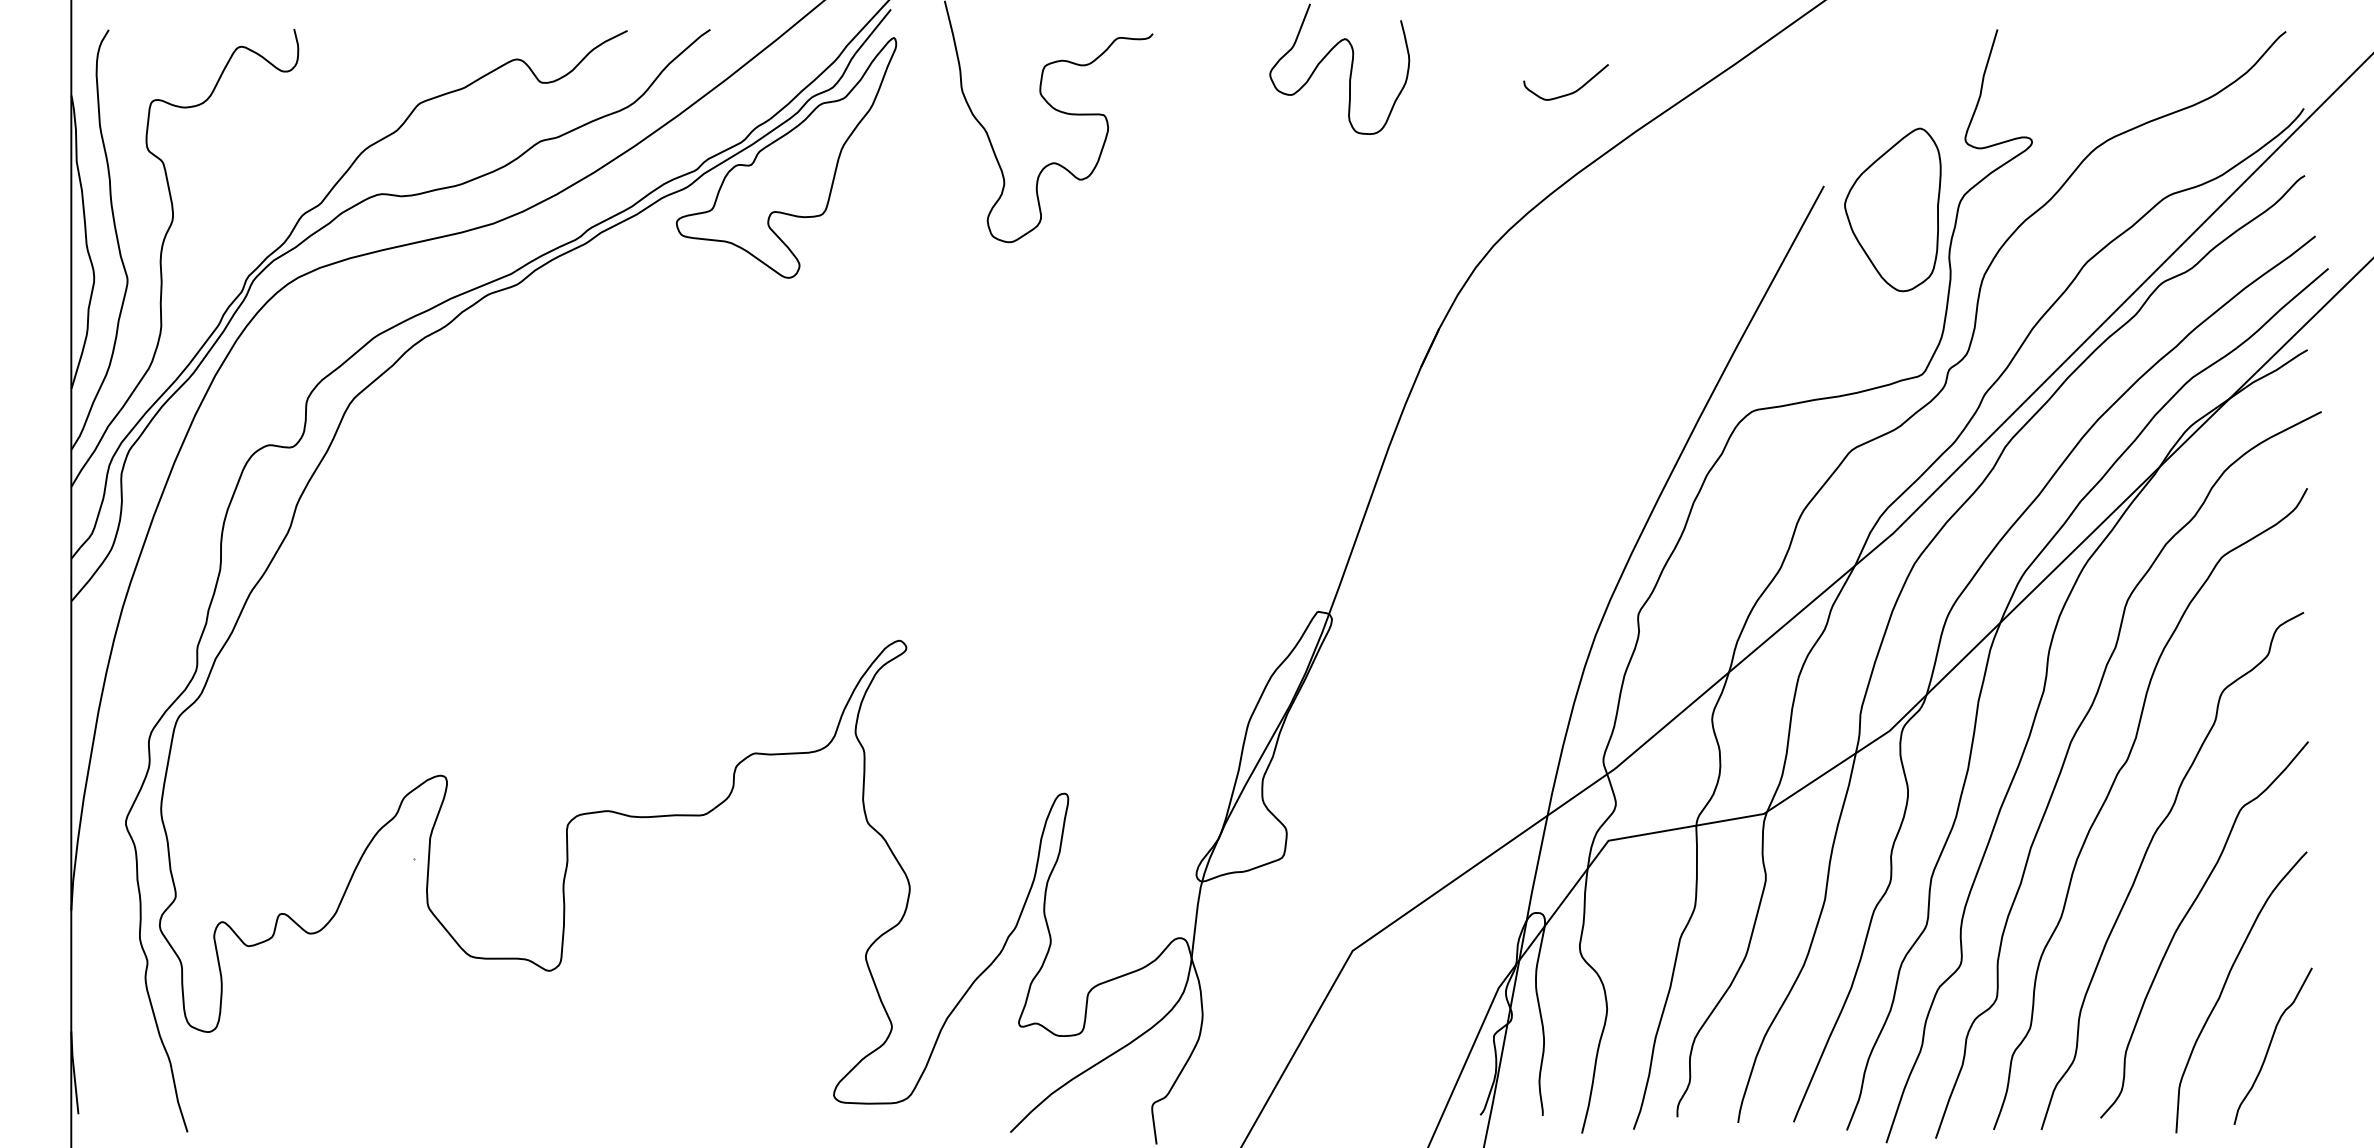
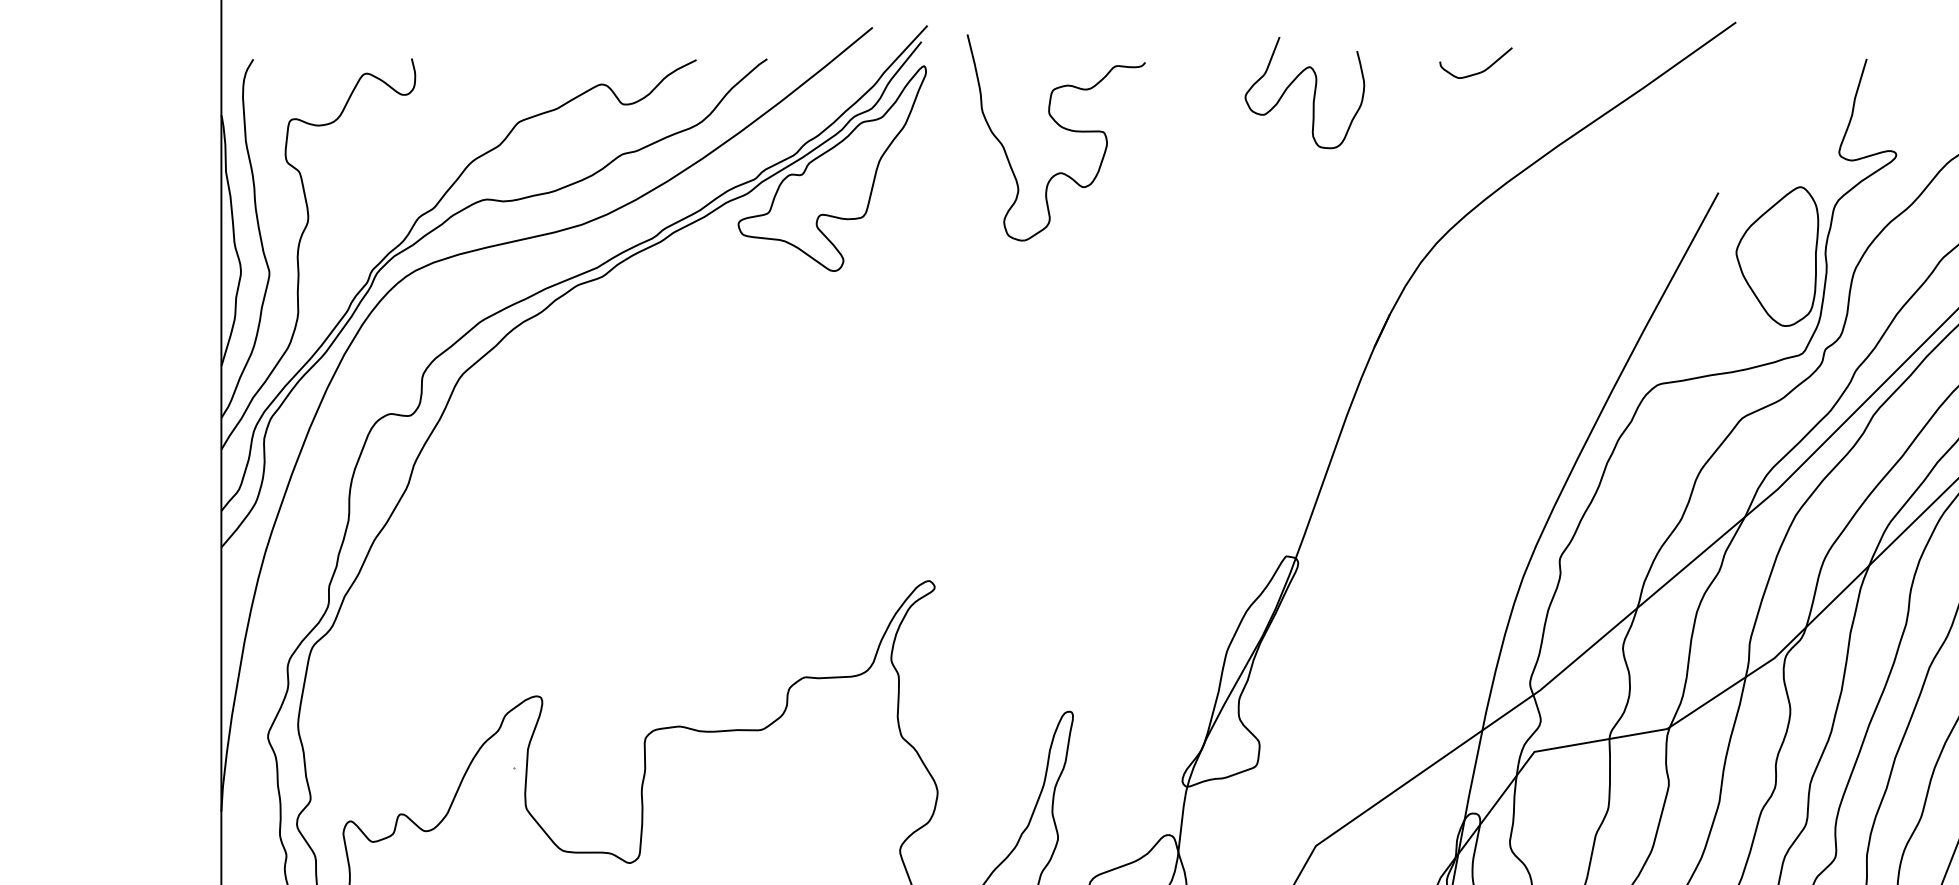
curve: (1570, 92) -> (1479, 71), moved
part: (1892, 209) -> (1777, 256), moved

